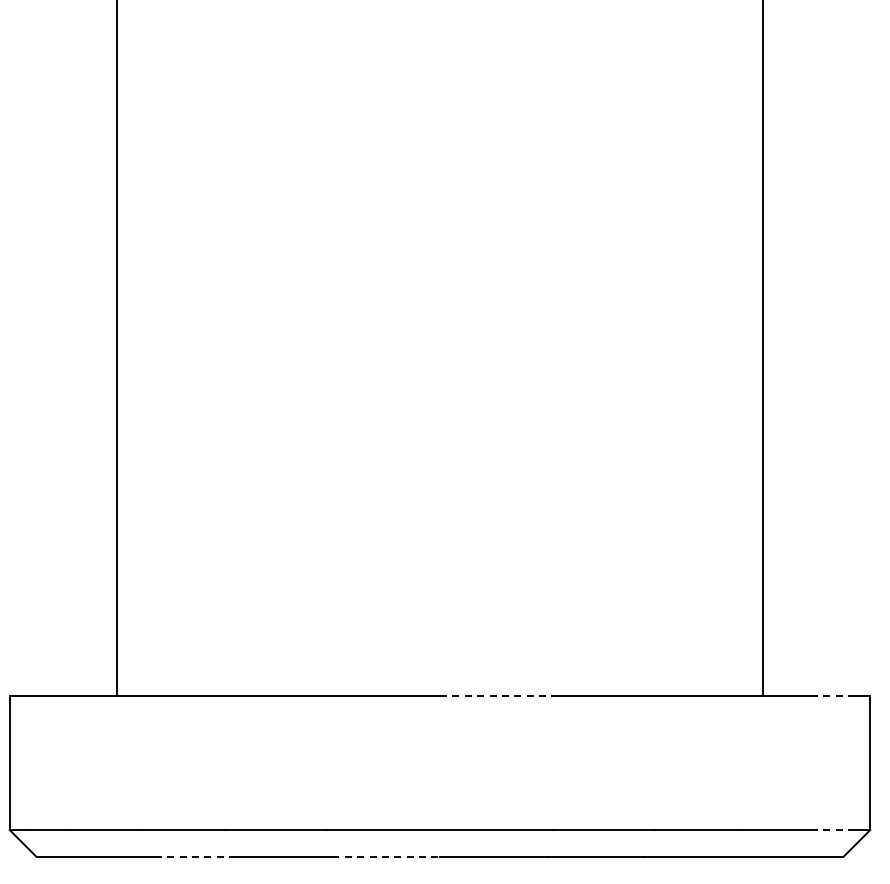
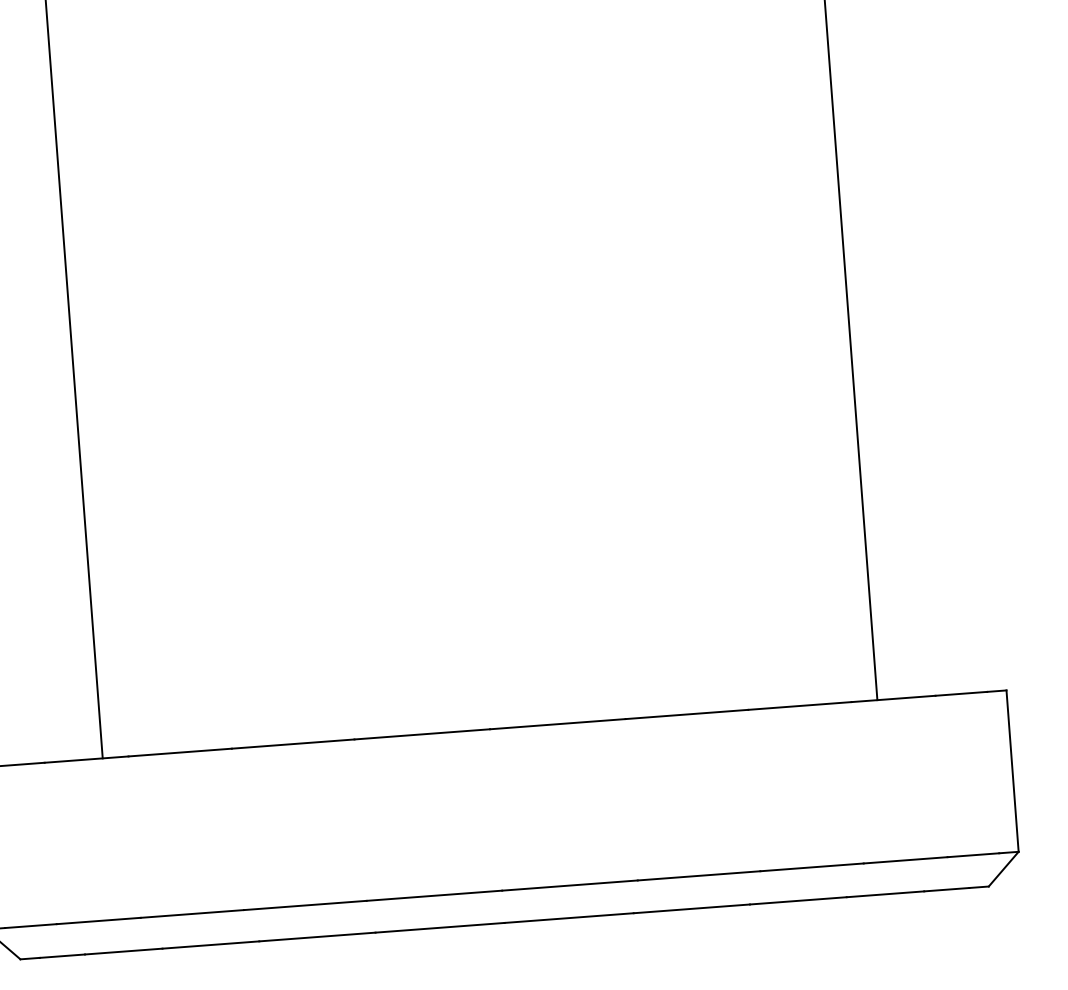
line: (496, 695) -> (557, 724), dashed -> solid
line: (832, 695) -> (961, 693), dashed -> solid
line: (832, 830) -> (973, 855), dashed -> solid
line: (195, 856) -> (211, 944), dashed -> solid
line: (386, 856) -> (440, 927), dashed -> solid

